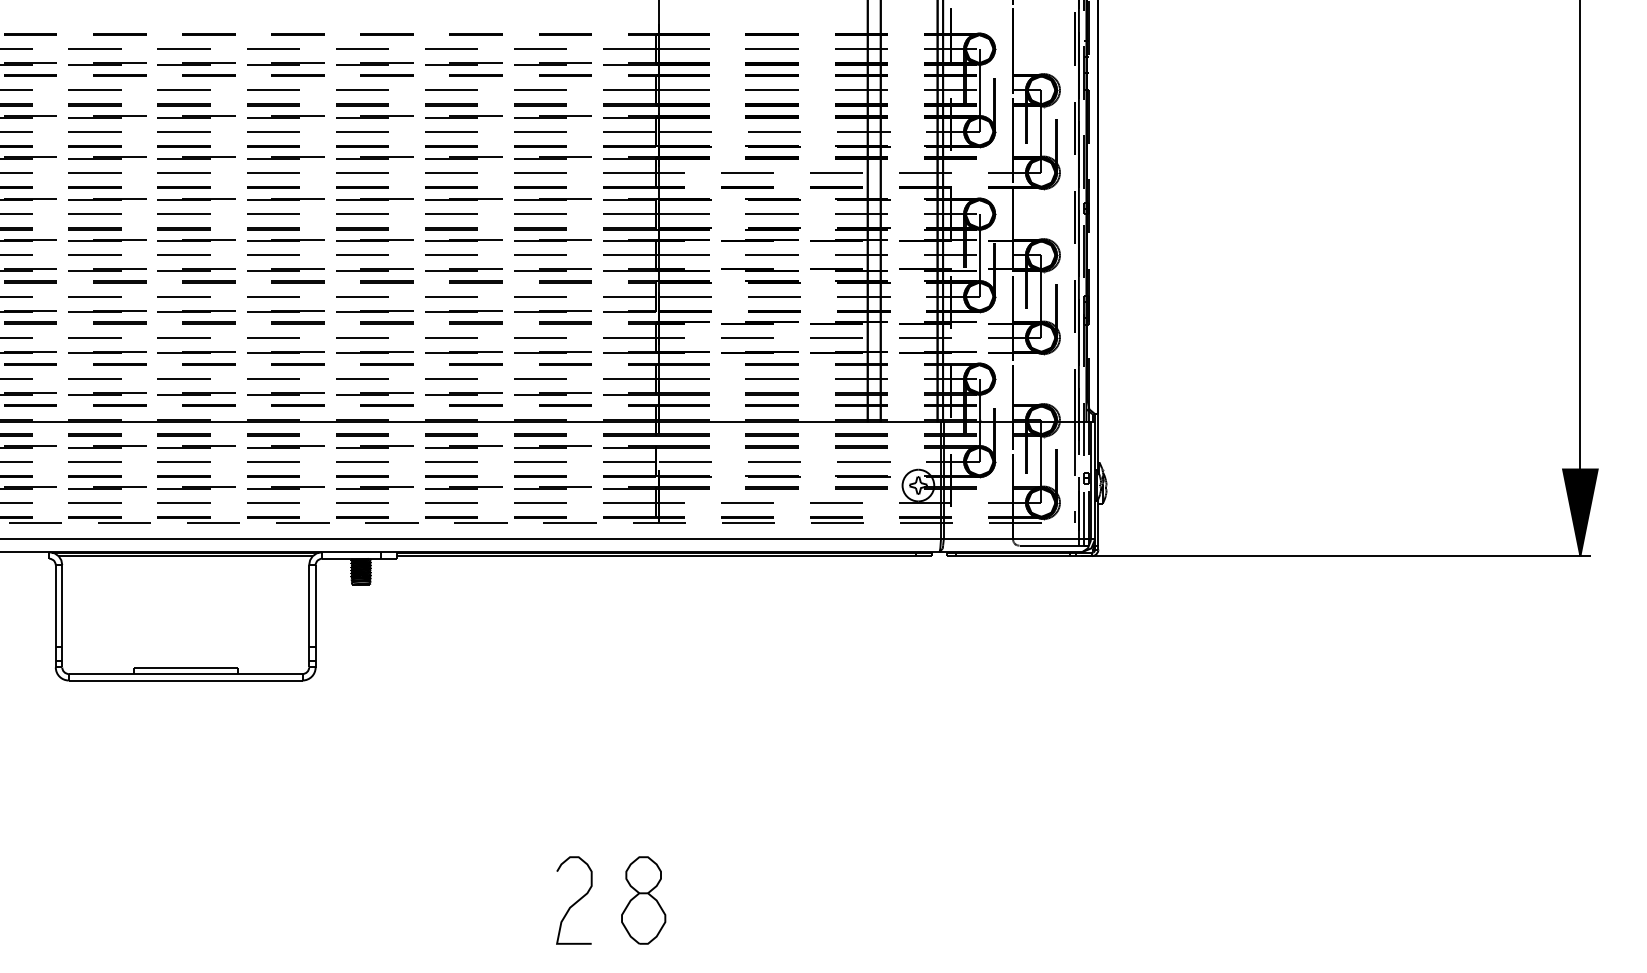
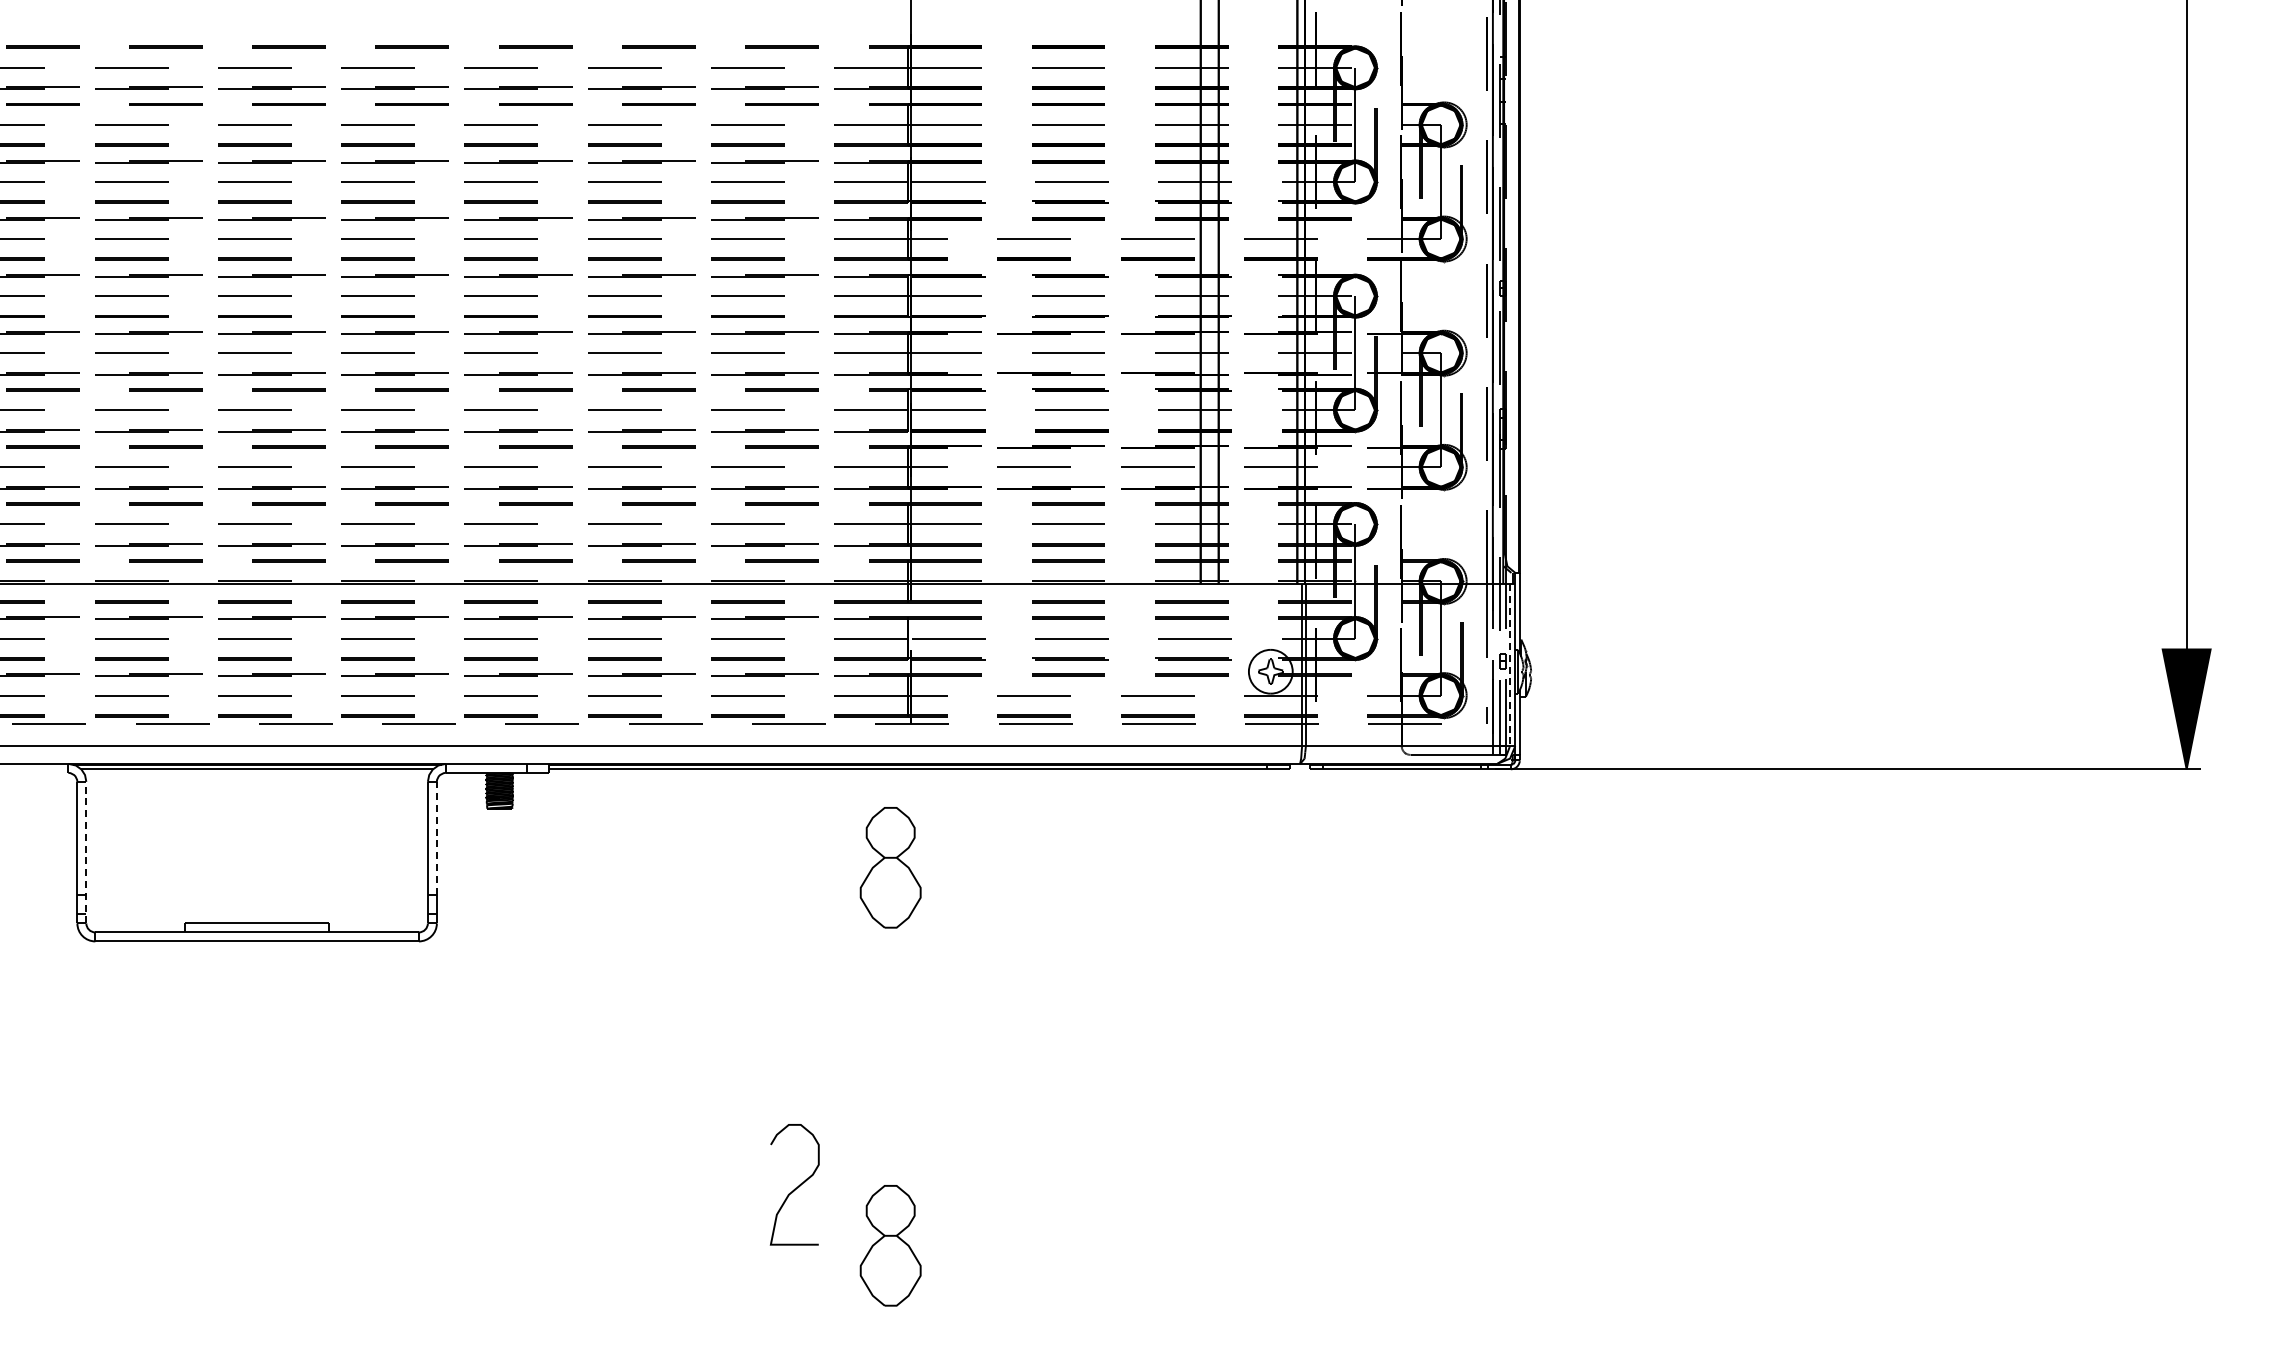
line: (1091, 481) -> (1510, 665), solid -> dashed
line: (315, 605) -> (436, 837), solid -> dashed
line: (62, 616) -> (86, 852), solid -> dashed
part: (643, 627) -> (890, 867), added
curve: (576, 901) -> (797, 1186), moved

